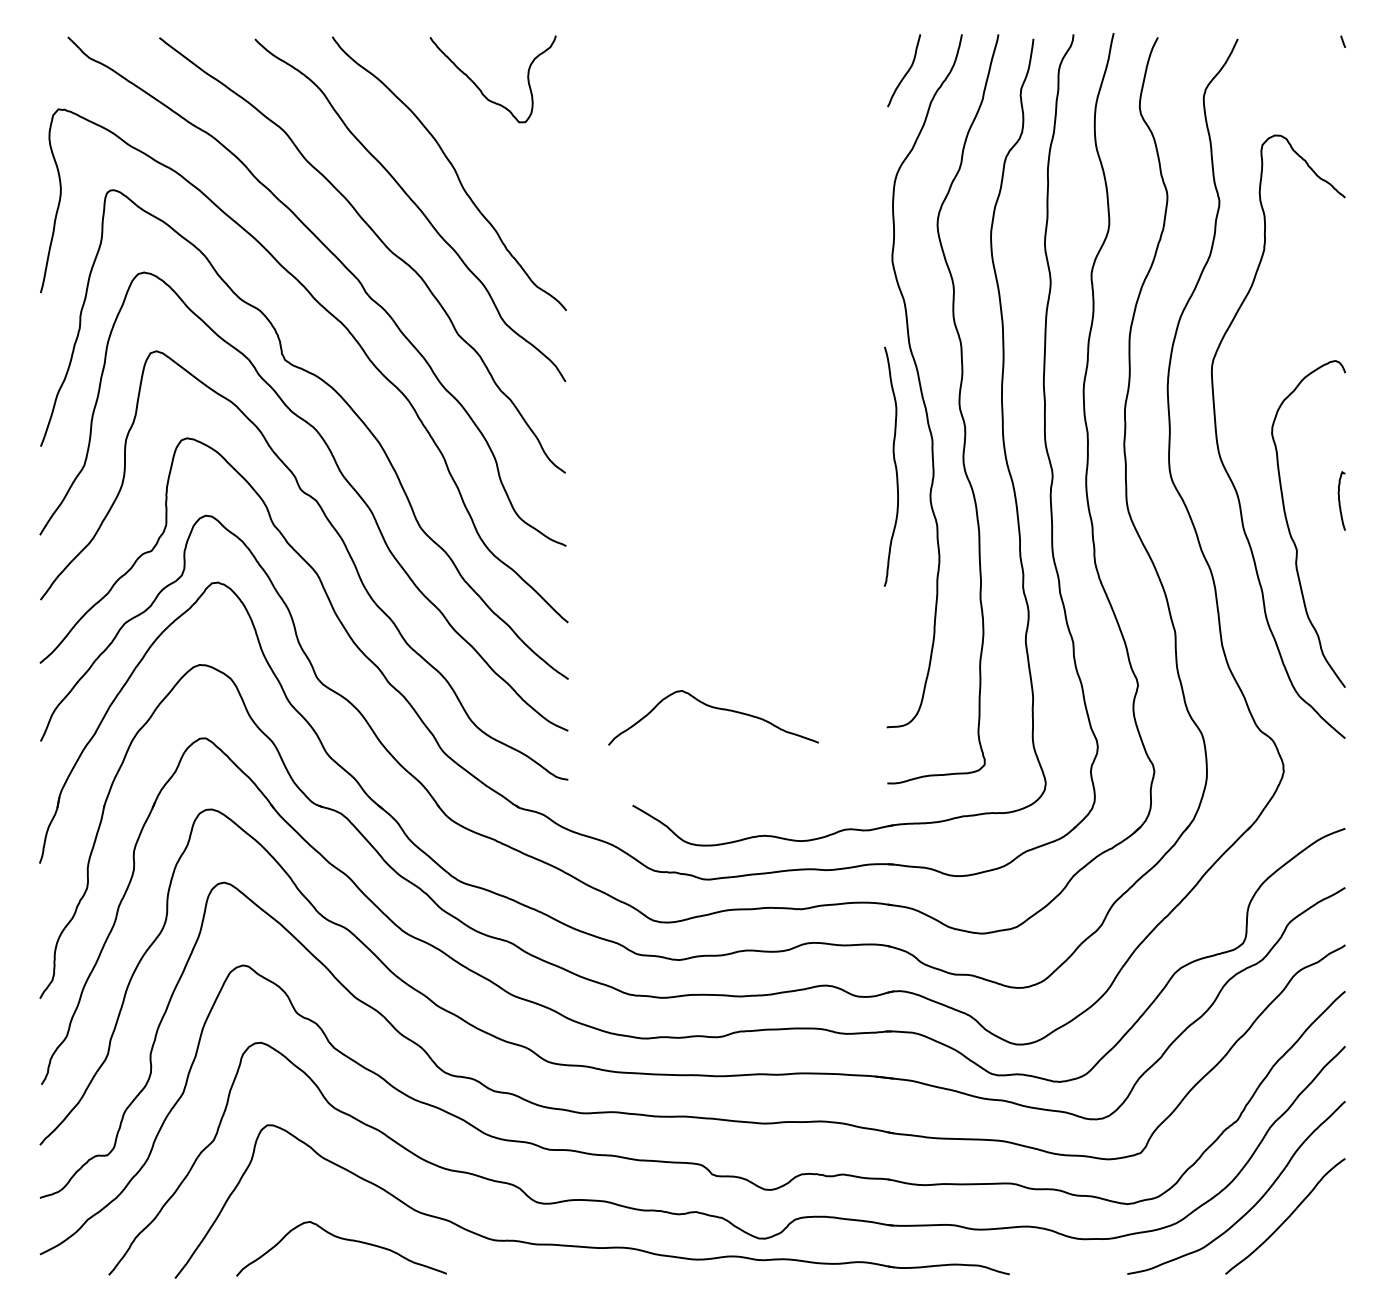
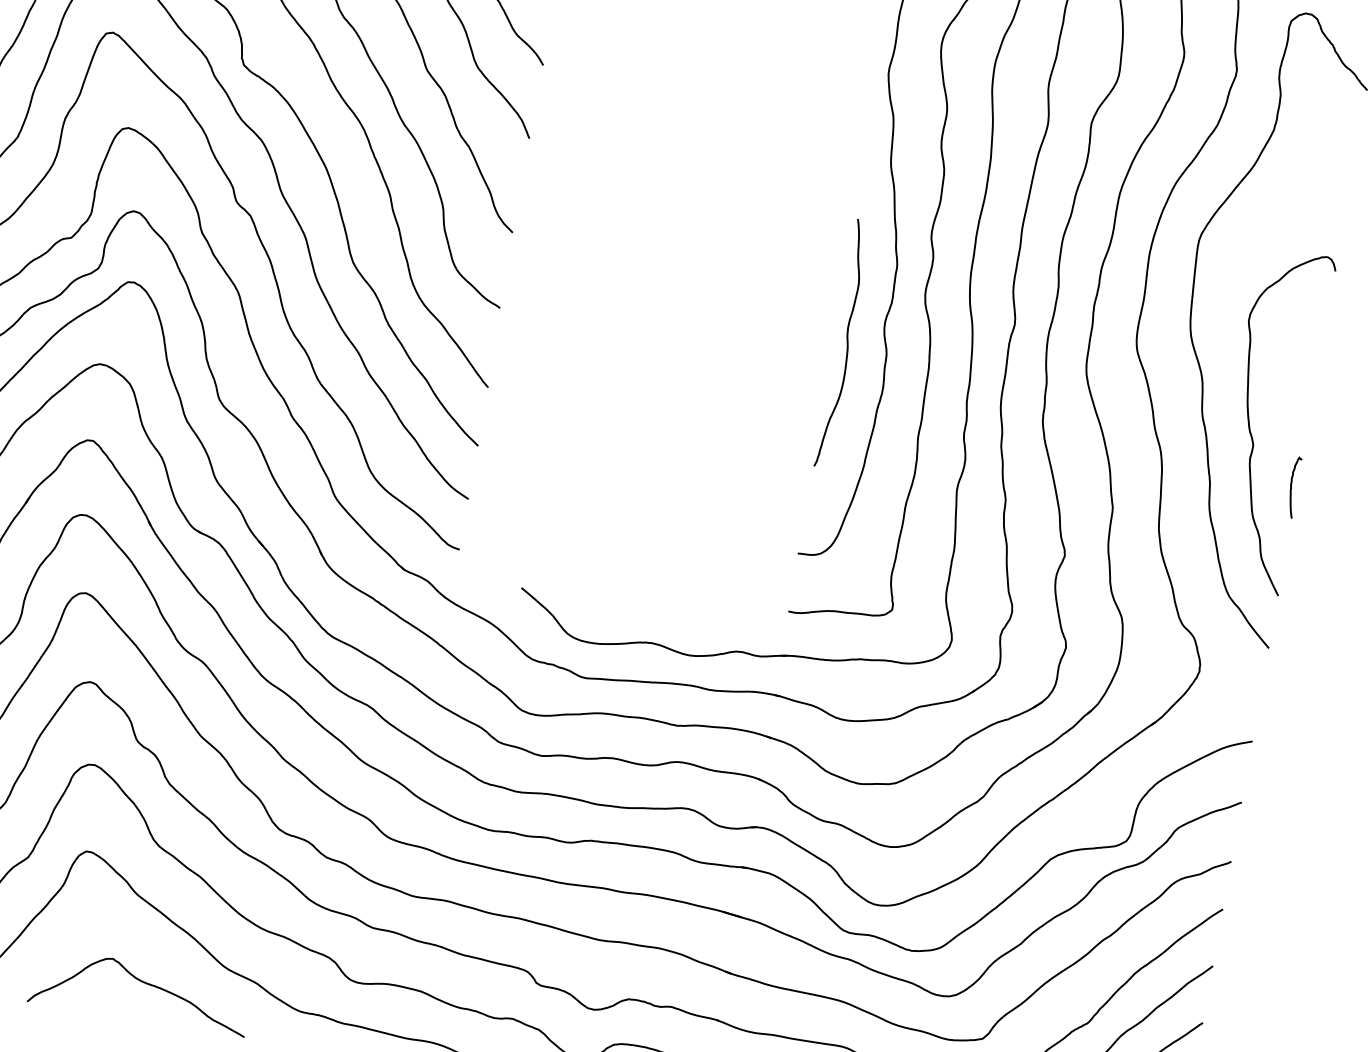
curve: (894, 465) -> (846, 343), moved
curve: (1340, 500) -> (1292, 486), moved
curve: (717, 709) -> (626, 504), removed

